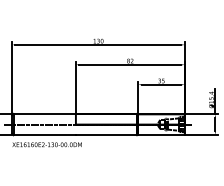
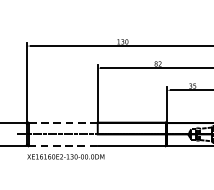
line: (44, 113) -> (62, 122), solid -> dashed
line: (45, 135) -> (64, 146), solid -> dashed

